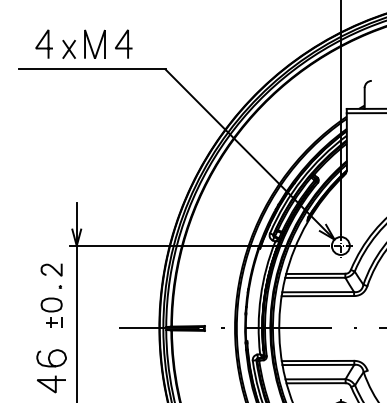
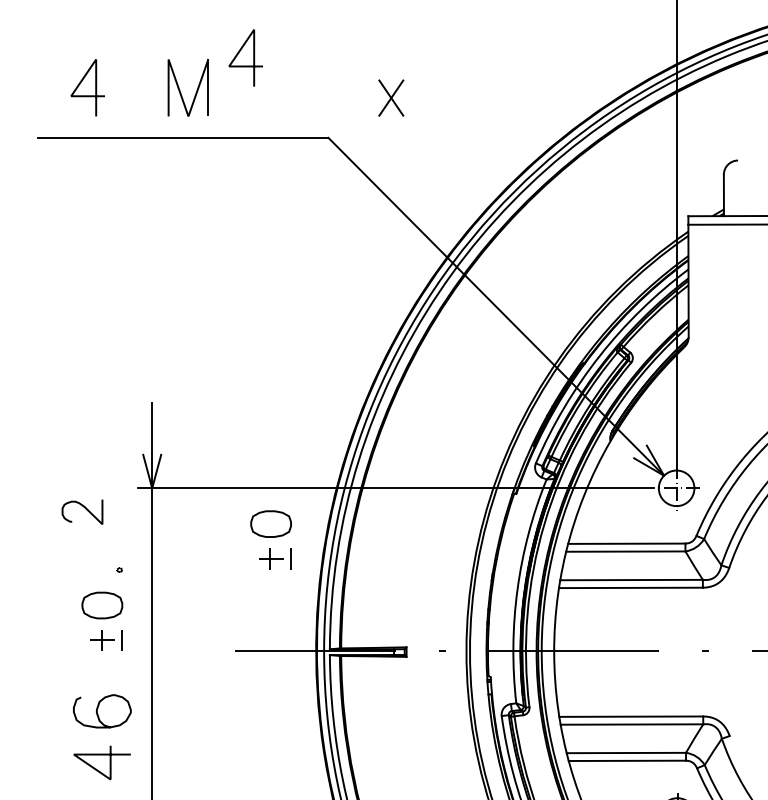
line: (121, 41) -> (241, 52), moved
part: (68, 48) -> (389, 96), moved
curve: (52, 268) -> (84, 509), moved
part: (136, 271) -> (270, 538), added

